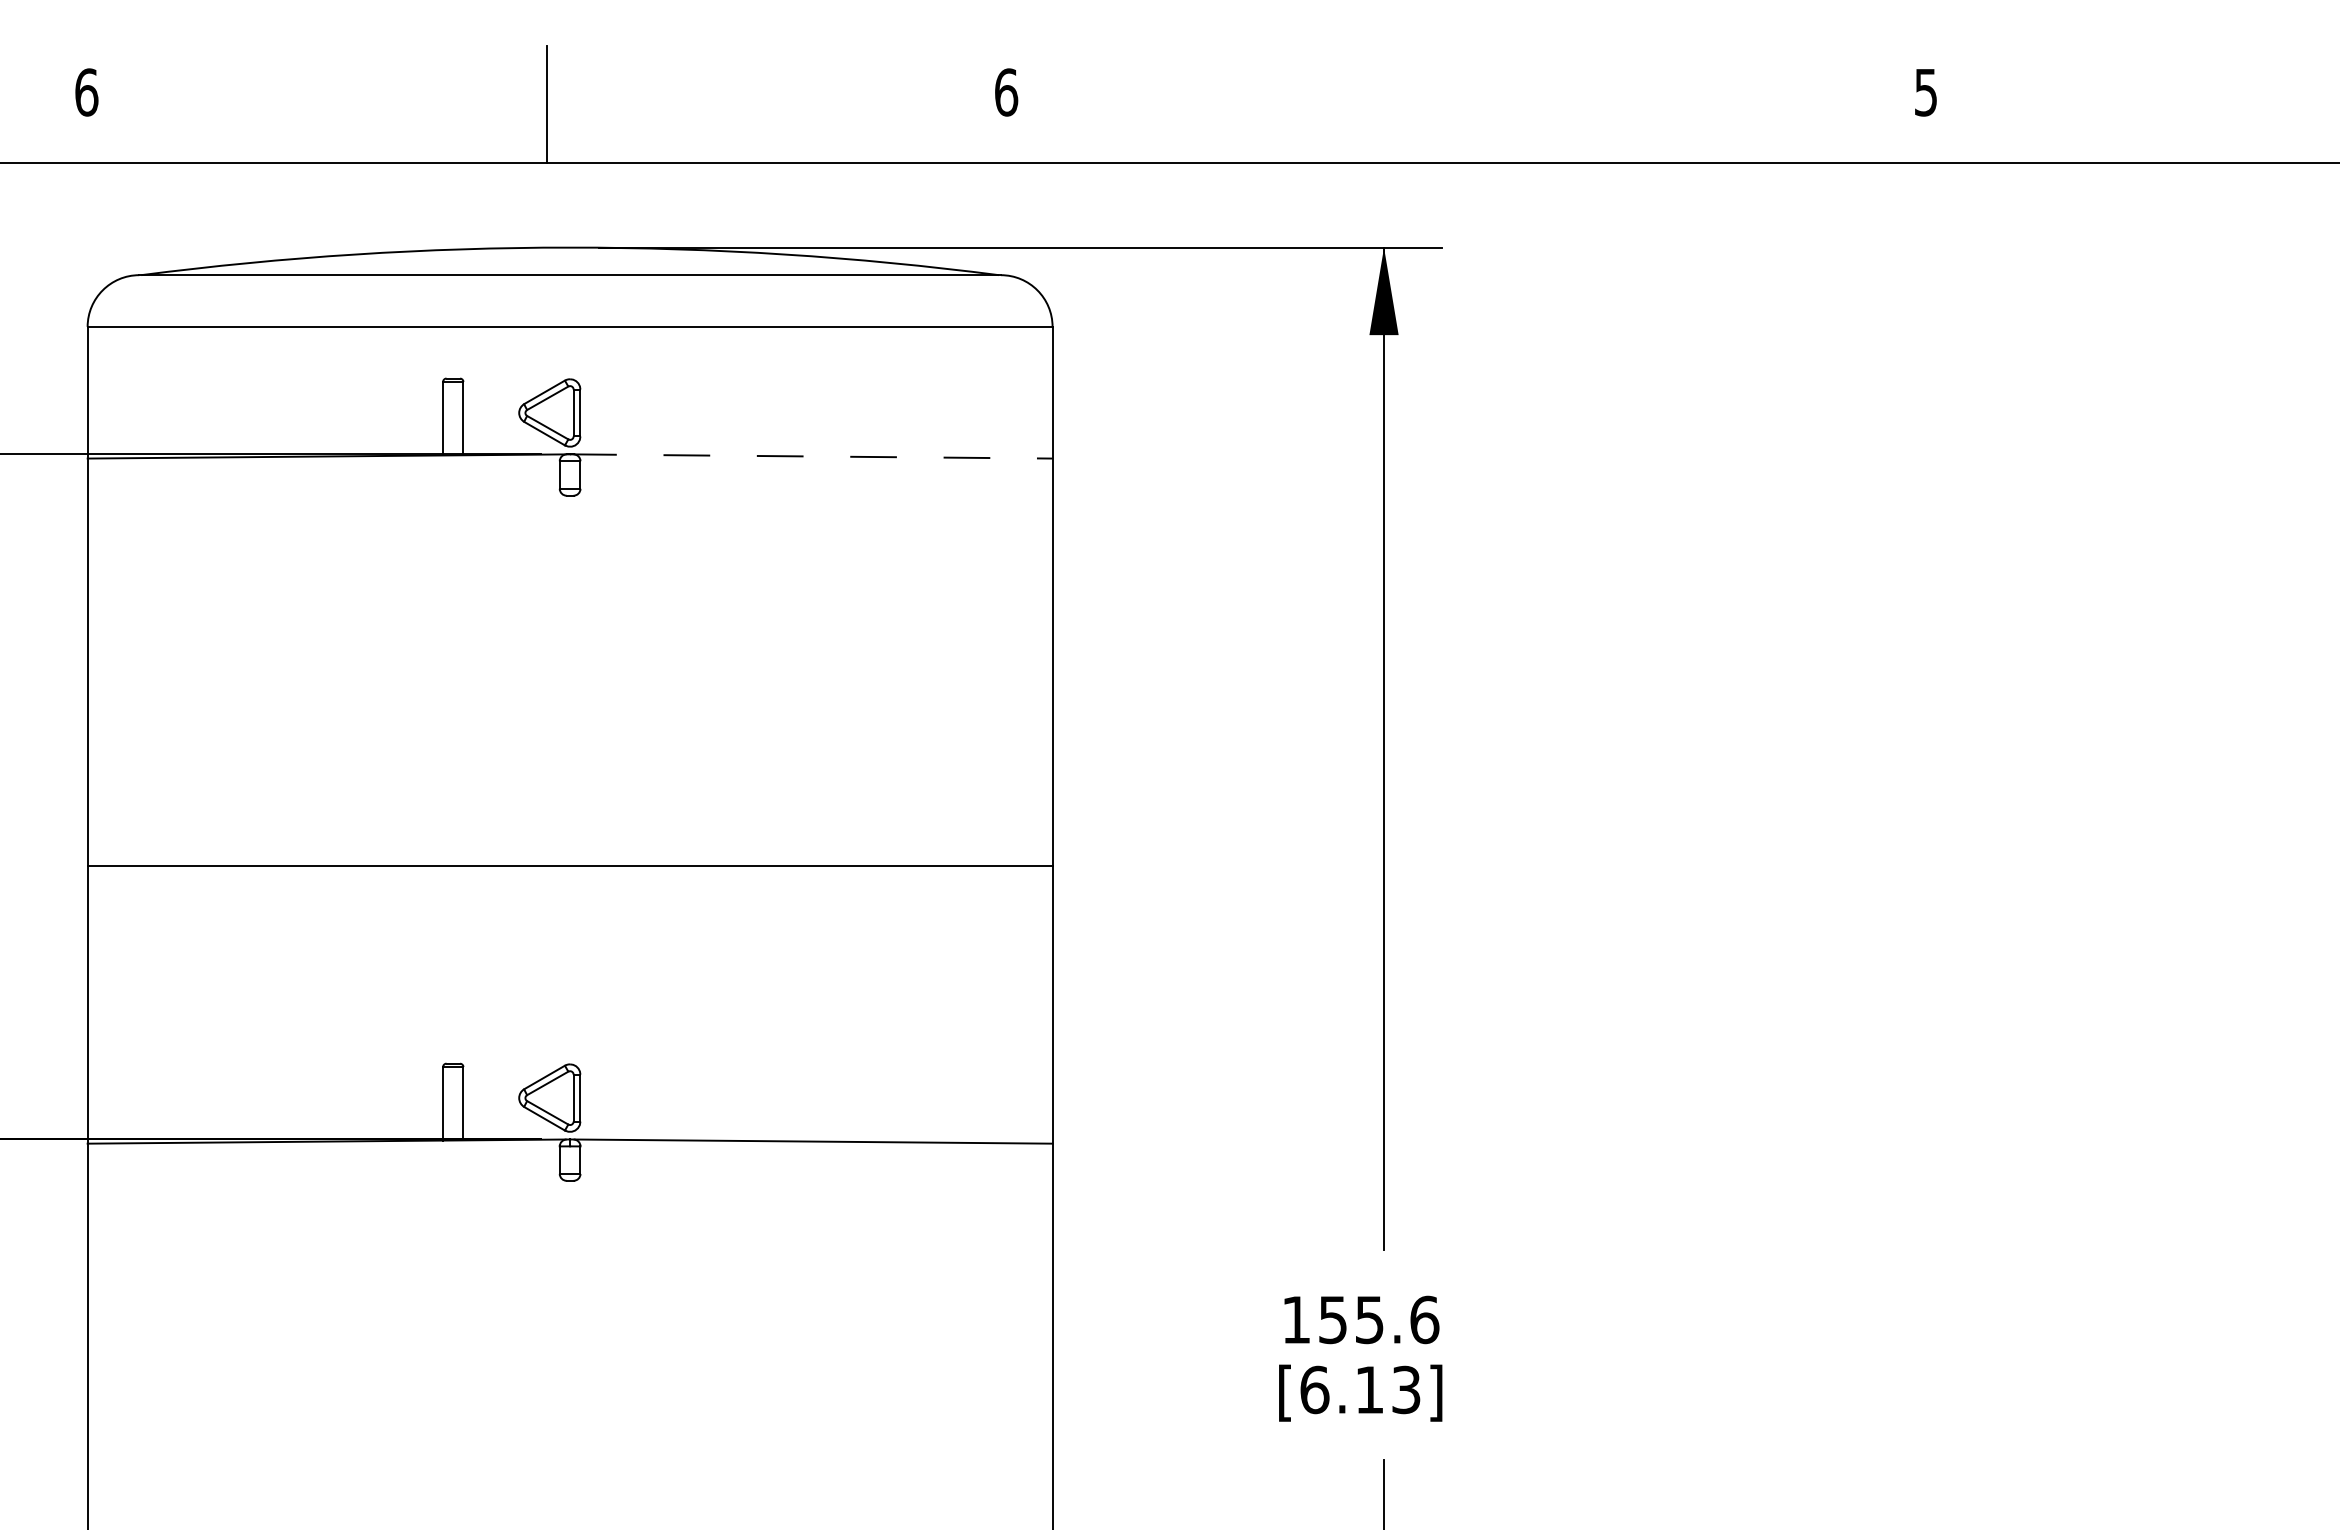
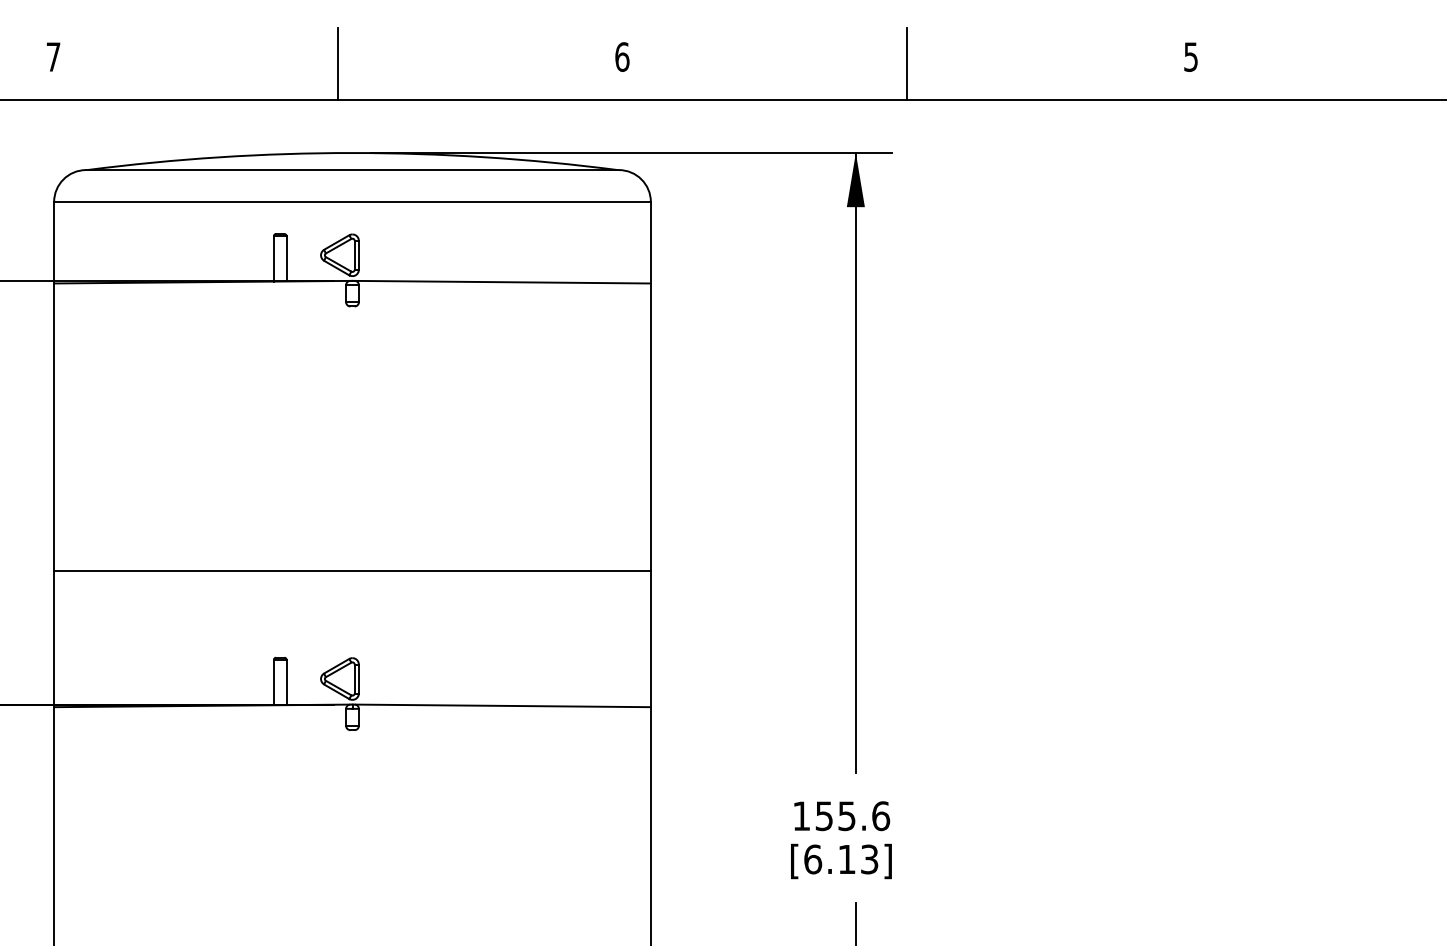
text: (86, 91) -> (53, 56), 6 -> 7
line: (1465, 104) -> (906, 64), added
line: (812, 456) -> (502, 282), dashed -> solid
line: (570, 866) -> (352, 570), moved

